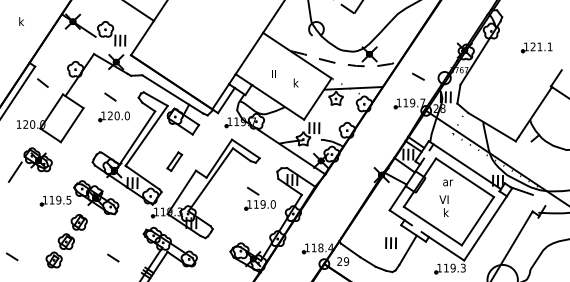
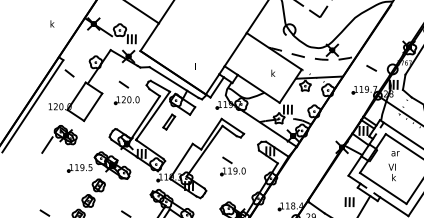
text: (273, 73) -> (196, 65), moved
part: (174, 161) -> (169, 121), moved
part: (259, 198) -> (232, 166), moved

